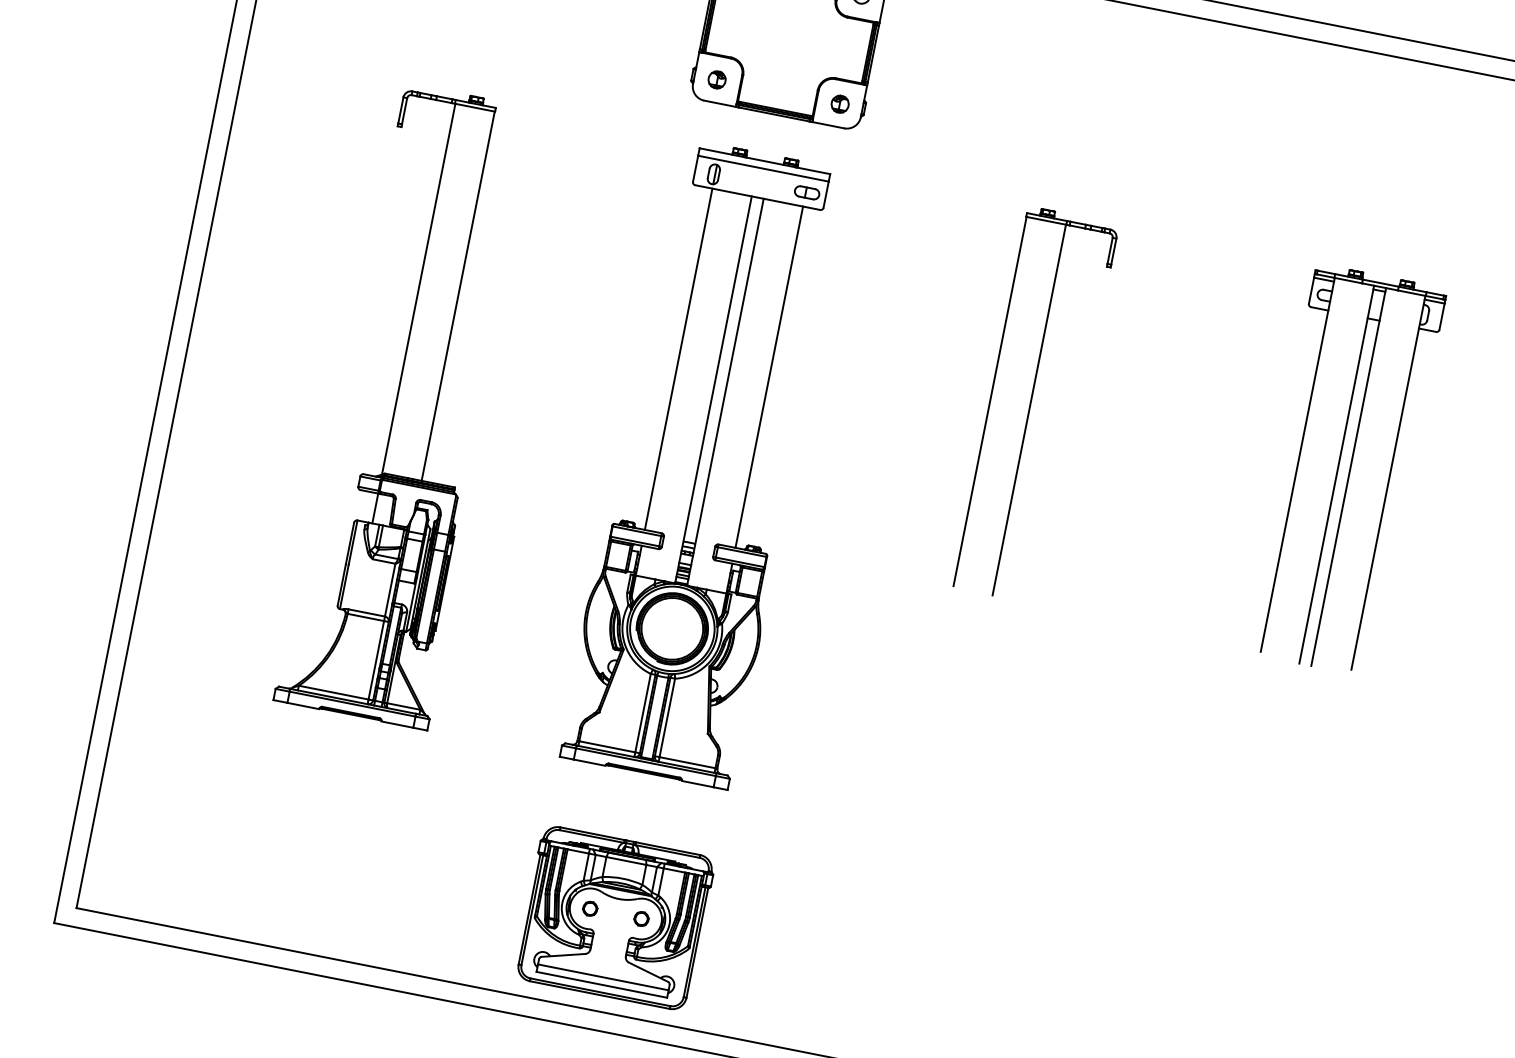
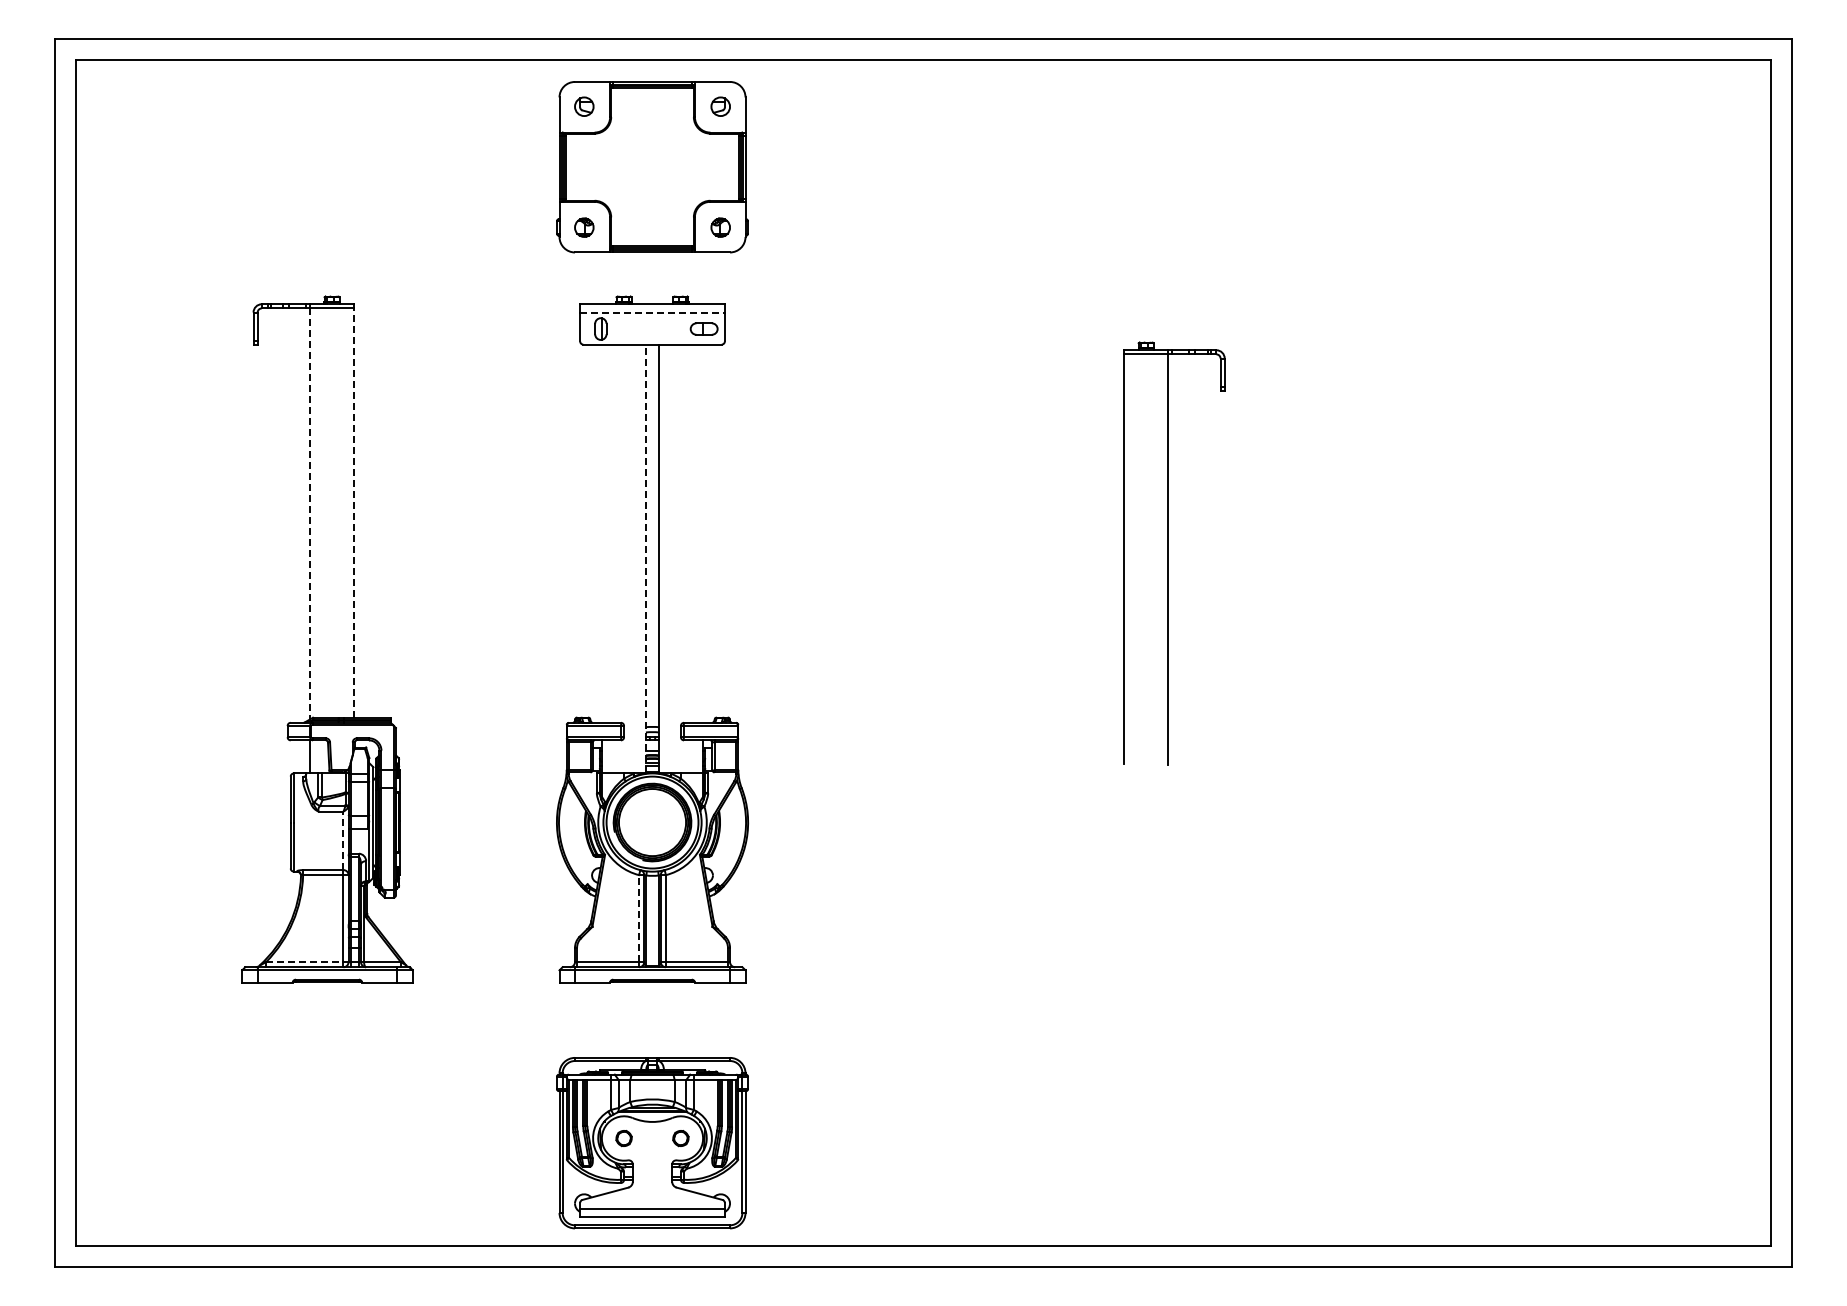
line: (764, 168) -> (653, 312), solid -> dashed
line: (418, 289) -> (310, 514), solid -> dashed
line: (457, 296) -> (353, 513), solid -> dashed
line: (678, 359) -> (602, 533), removed
line: (769, 376) -> (702, 533), removed
line: (713, 389) -> (645, 558), solid -> dashed
part: (1036, 405) -> (1174, 553), moved
part: (1344, 470) -> (1335, 511), removed
line: (390, 589) -> (343, 840), solid -> dashed
line: (333, 692) -> (304, 962), solid -> dashed
line: (643, 713) -> (639, 918), solid -> dashed

